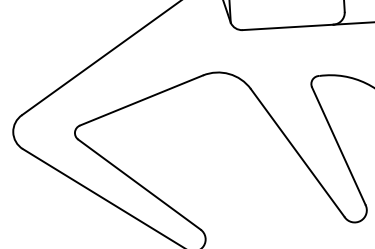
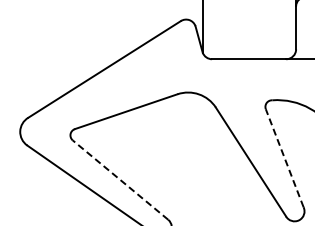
line: (338, 146) -> (284, 158), solid -> dashed
line: (139, 183) -> (120, 179), solid -> dashed

